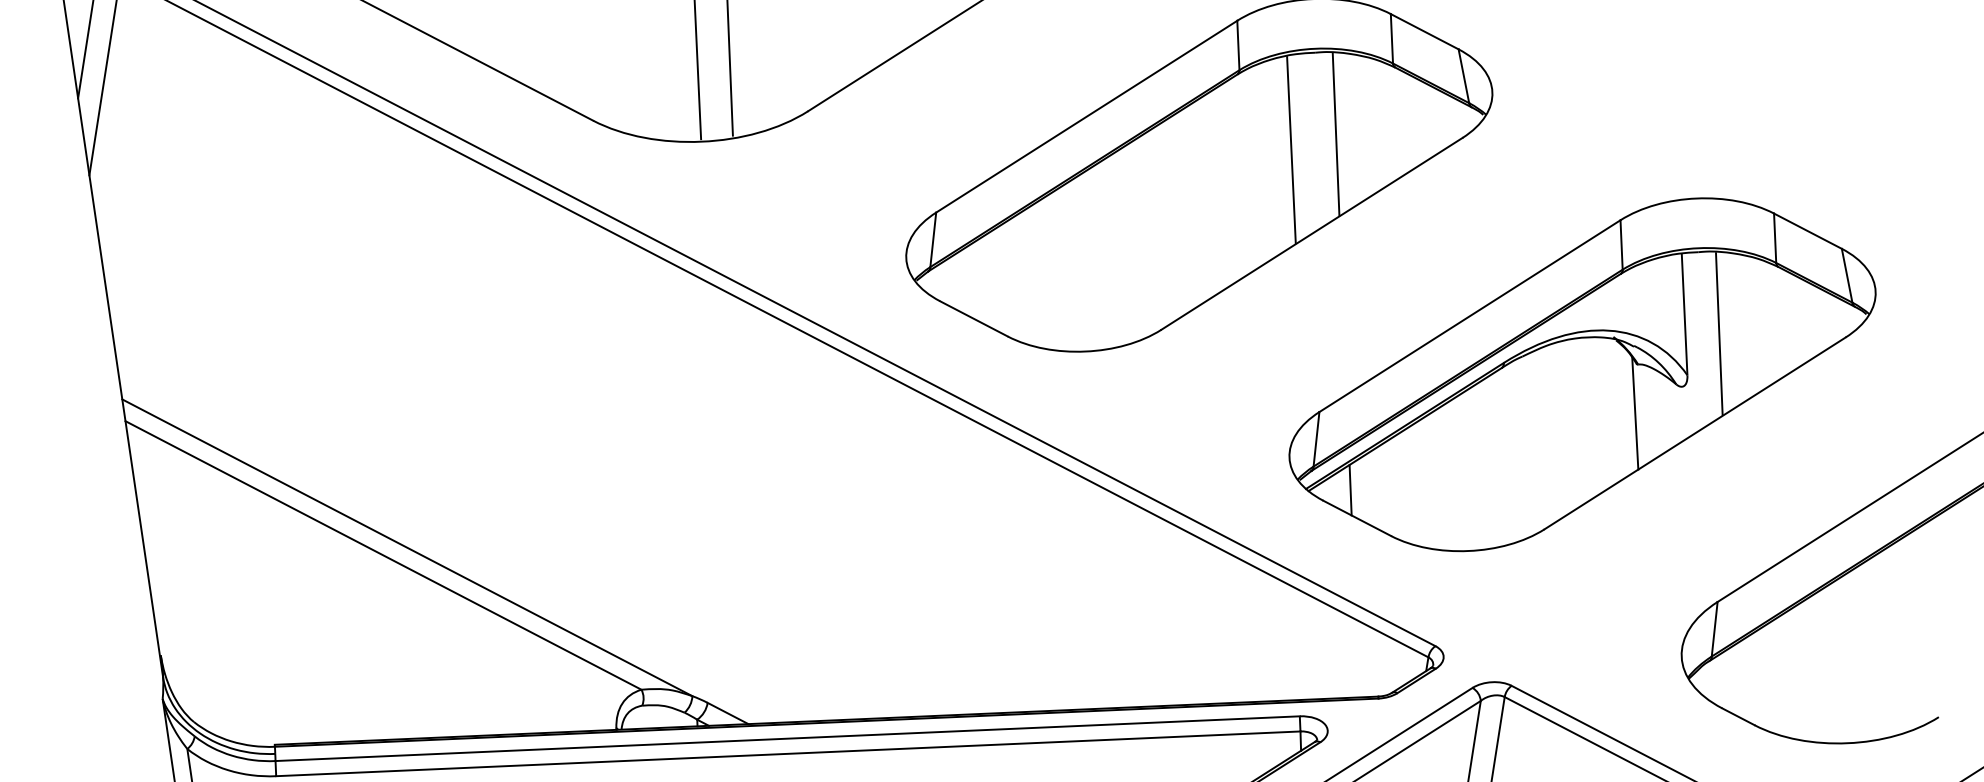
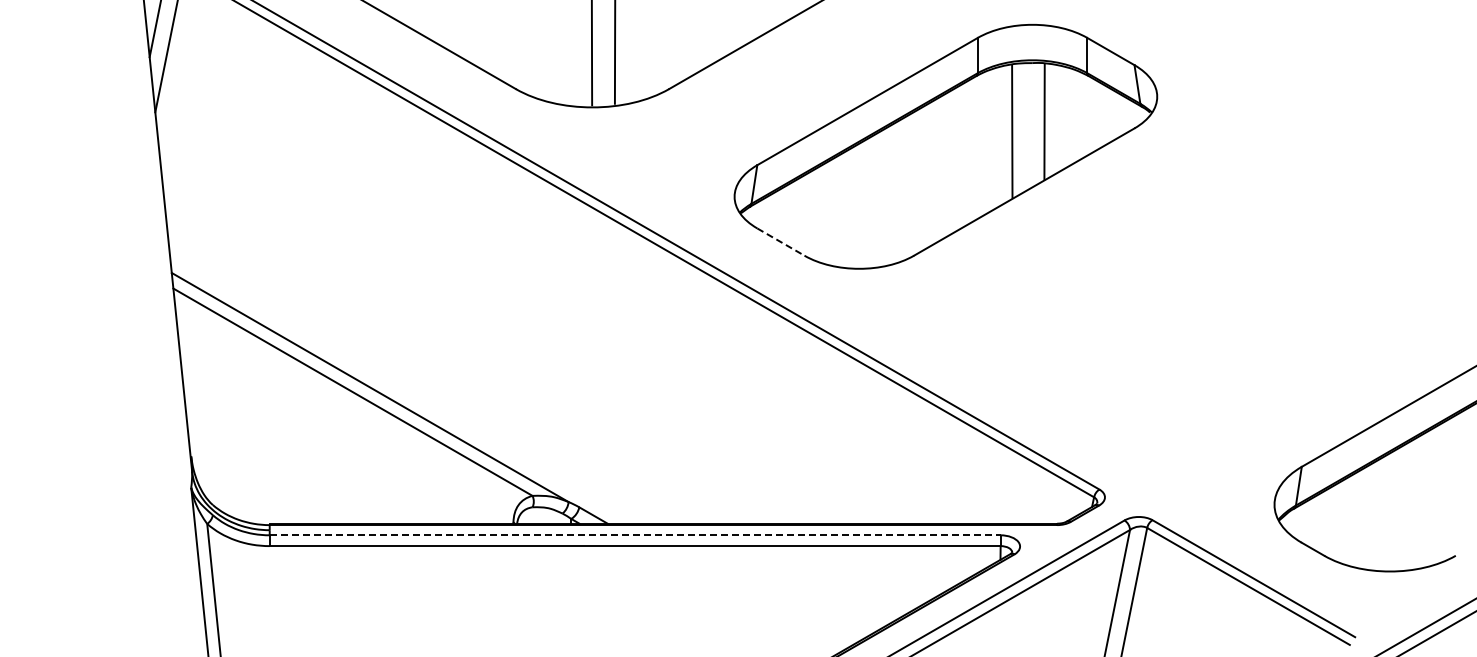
line: (974, 319) -> (781, 242), solid -> dashed
part: (1582, 374) -> (1212, 300), removed
line: (788, 738) -> (635, 535), solid -> dashed

